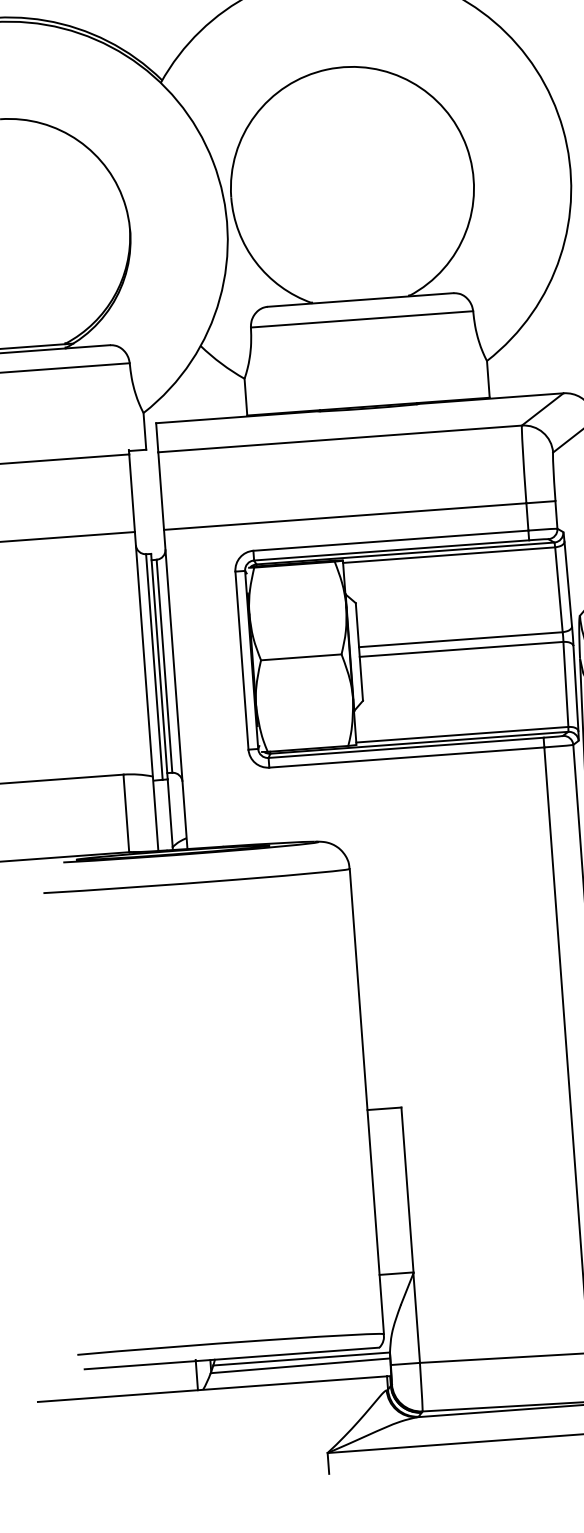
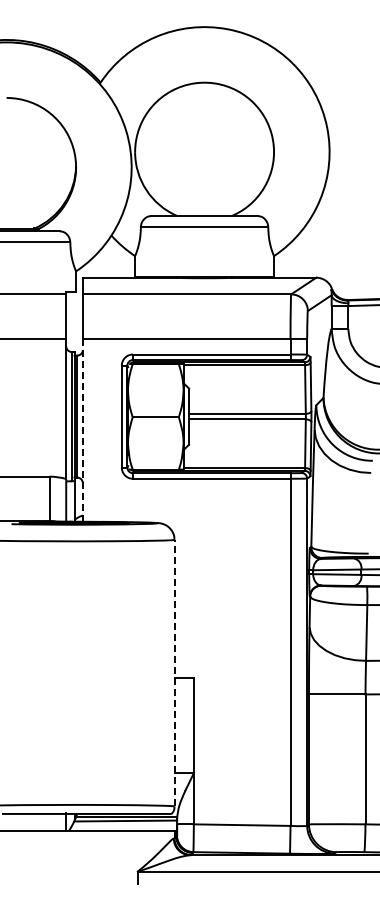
line: (174, 688) -> (82, 429), solid -> dashed
line: (366, 1100) -> (174, 672), solid -> dashed

